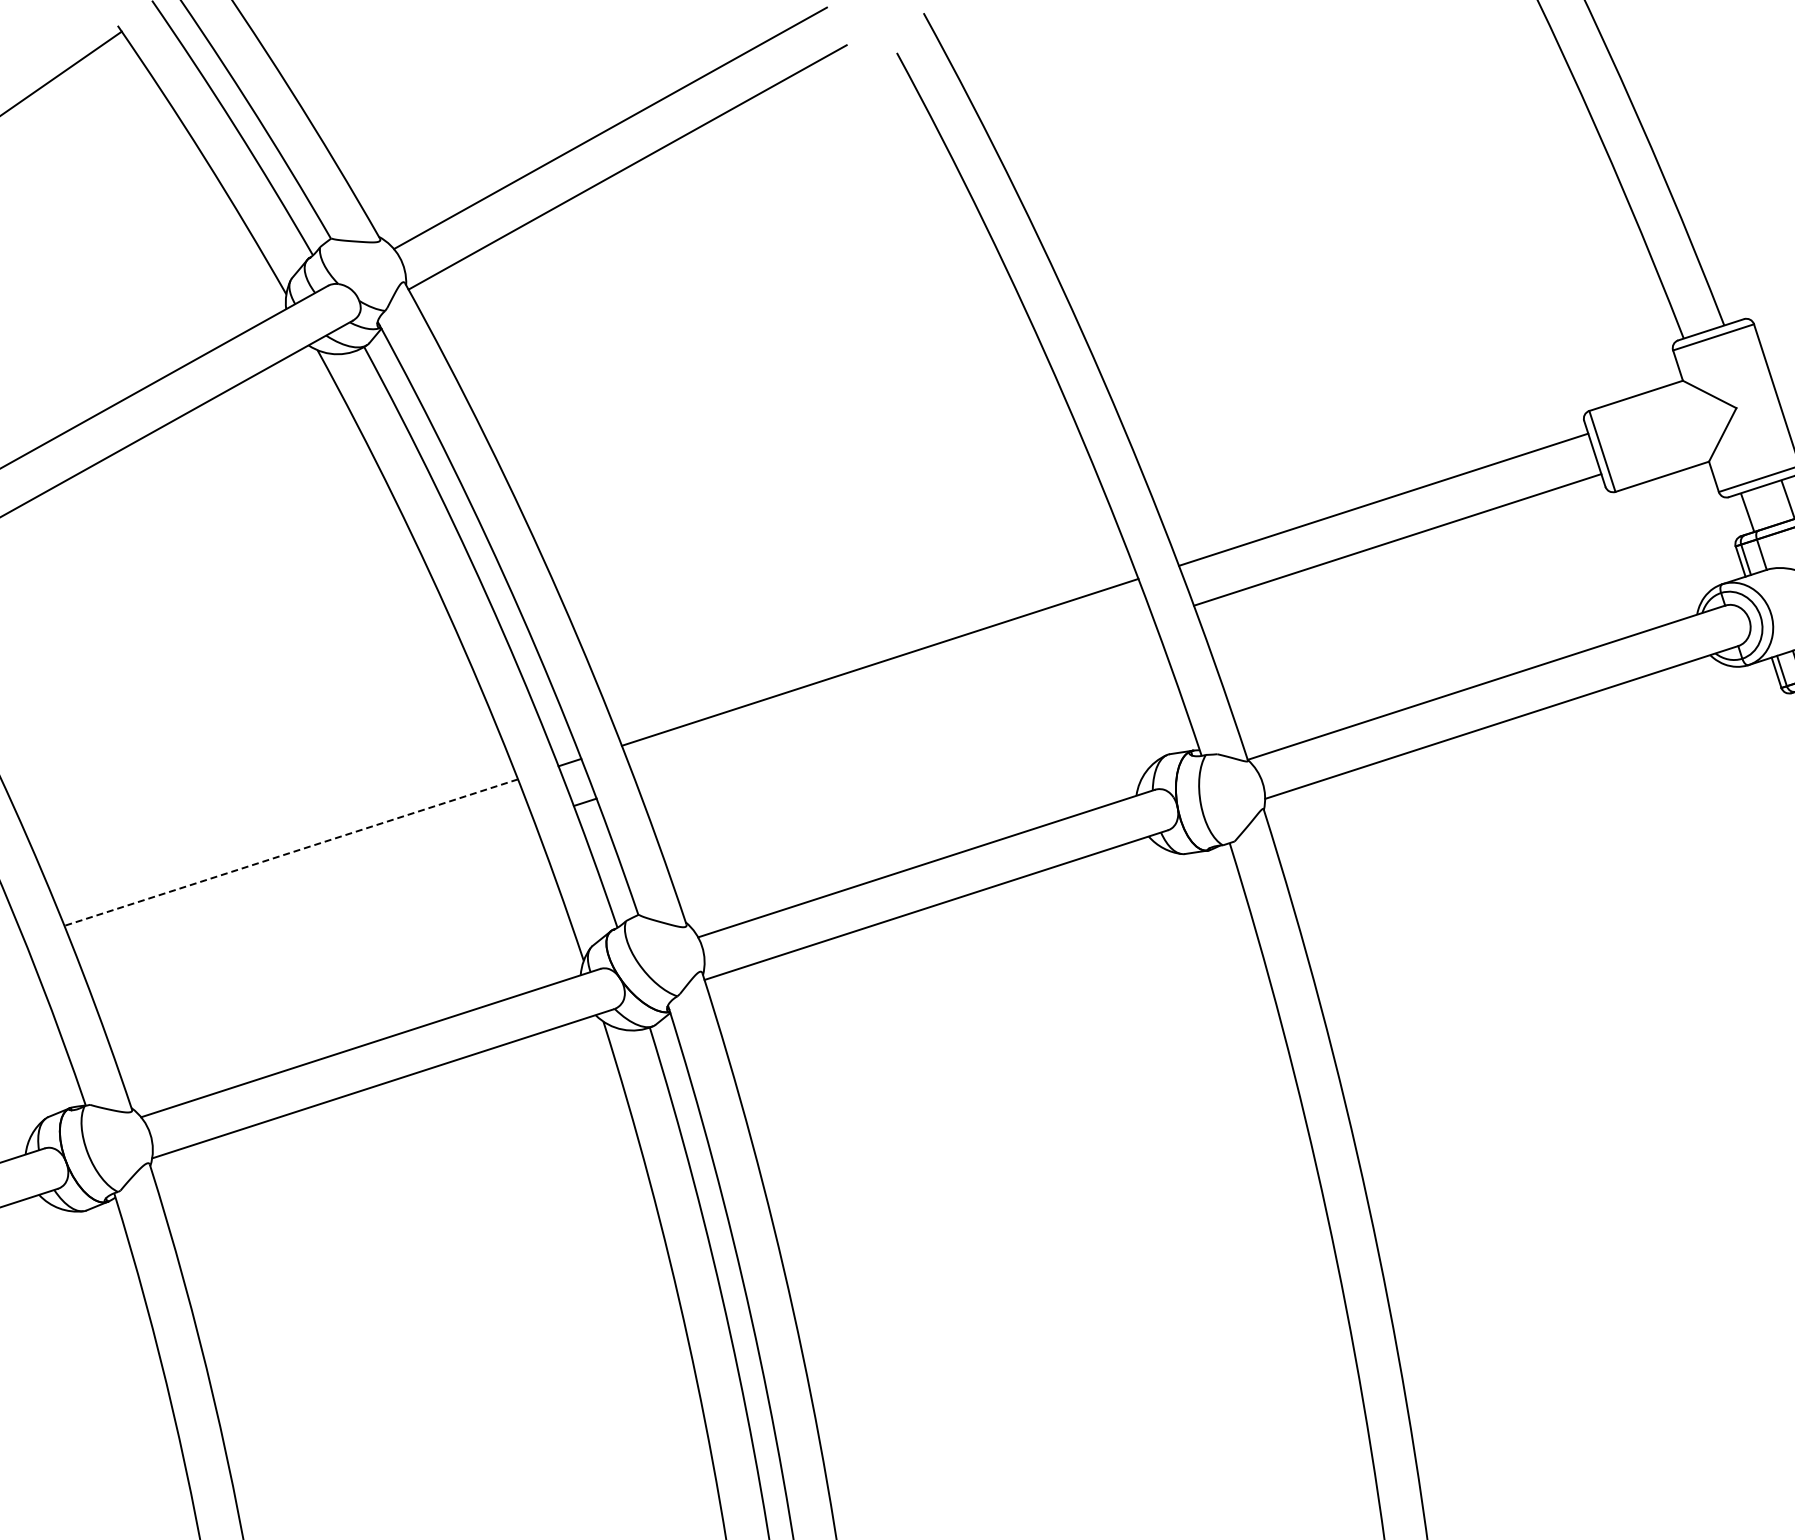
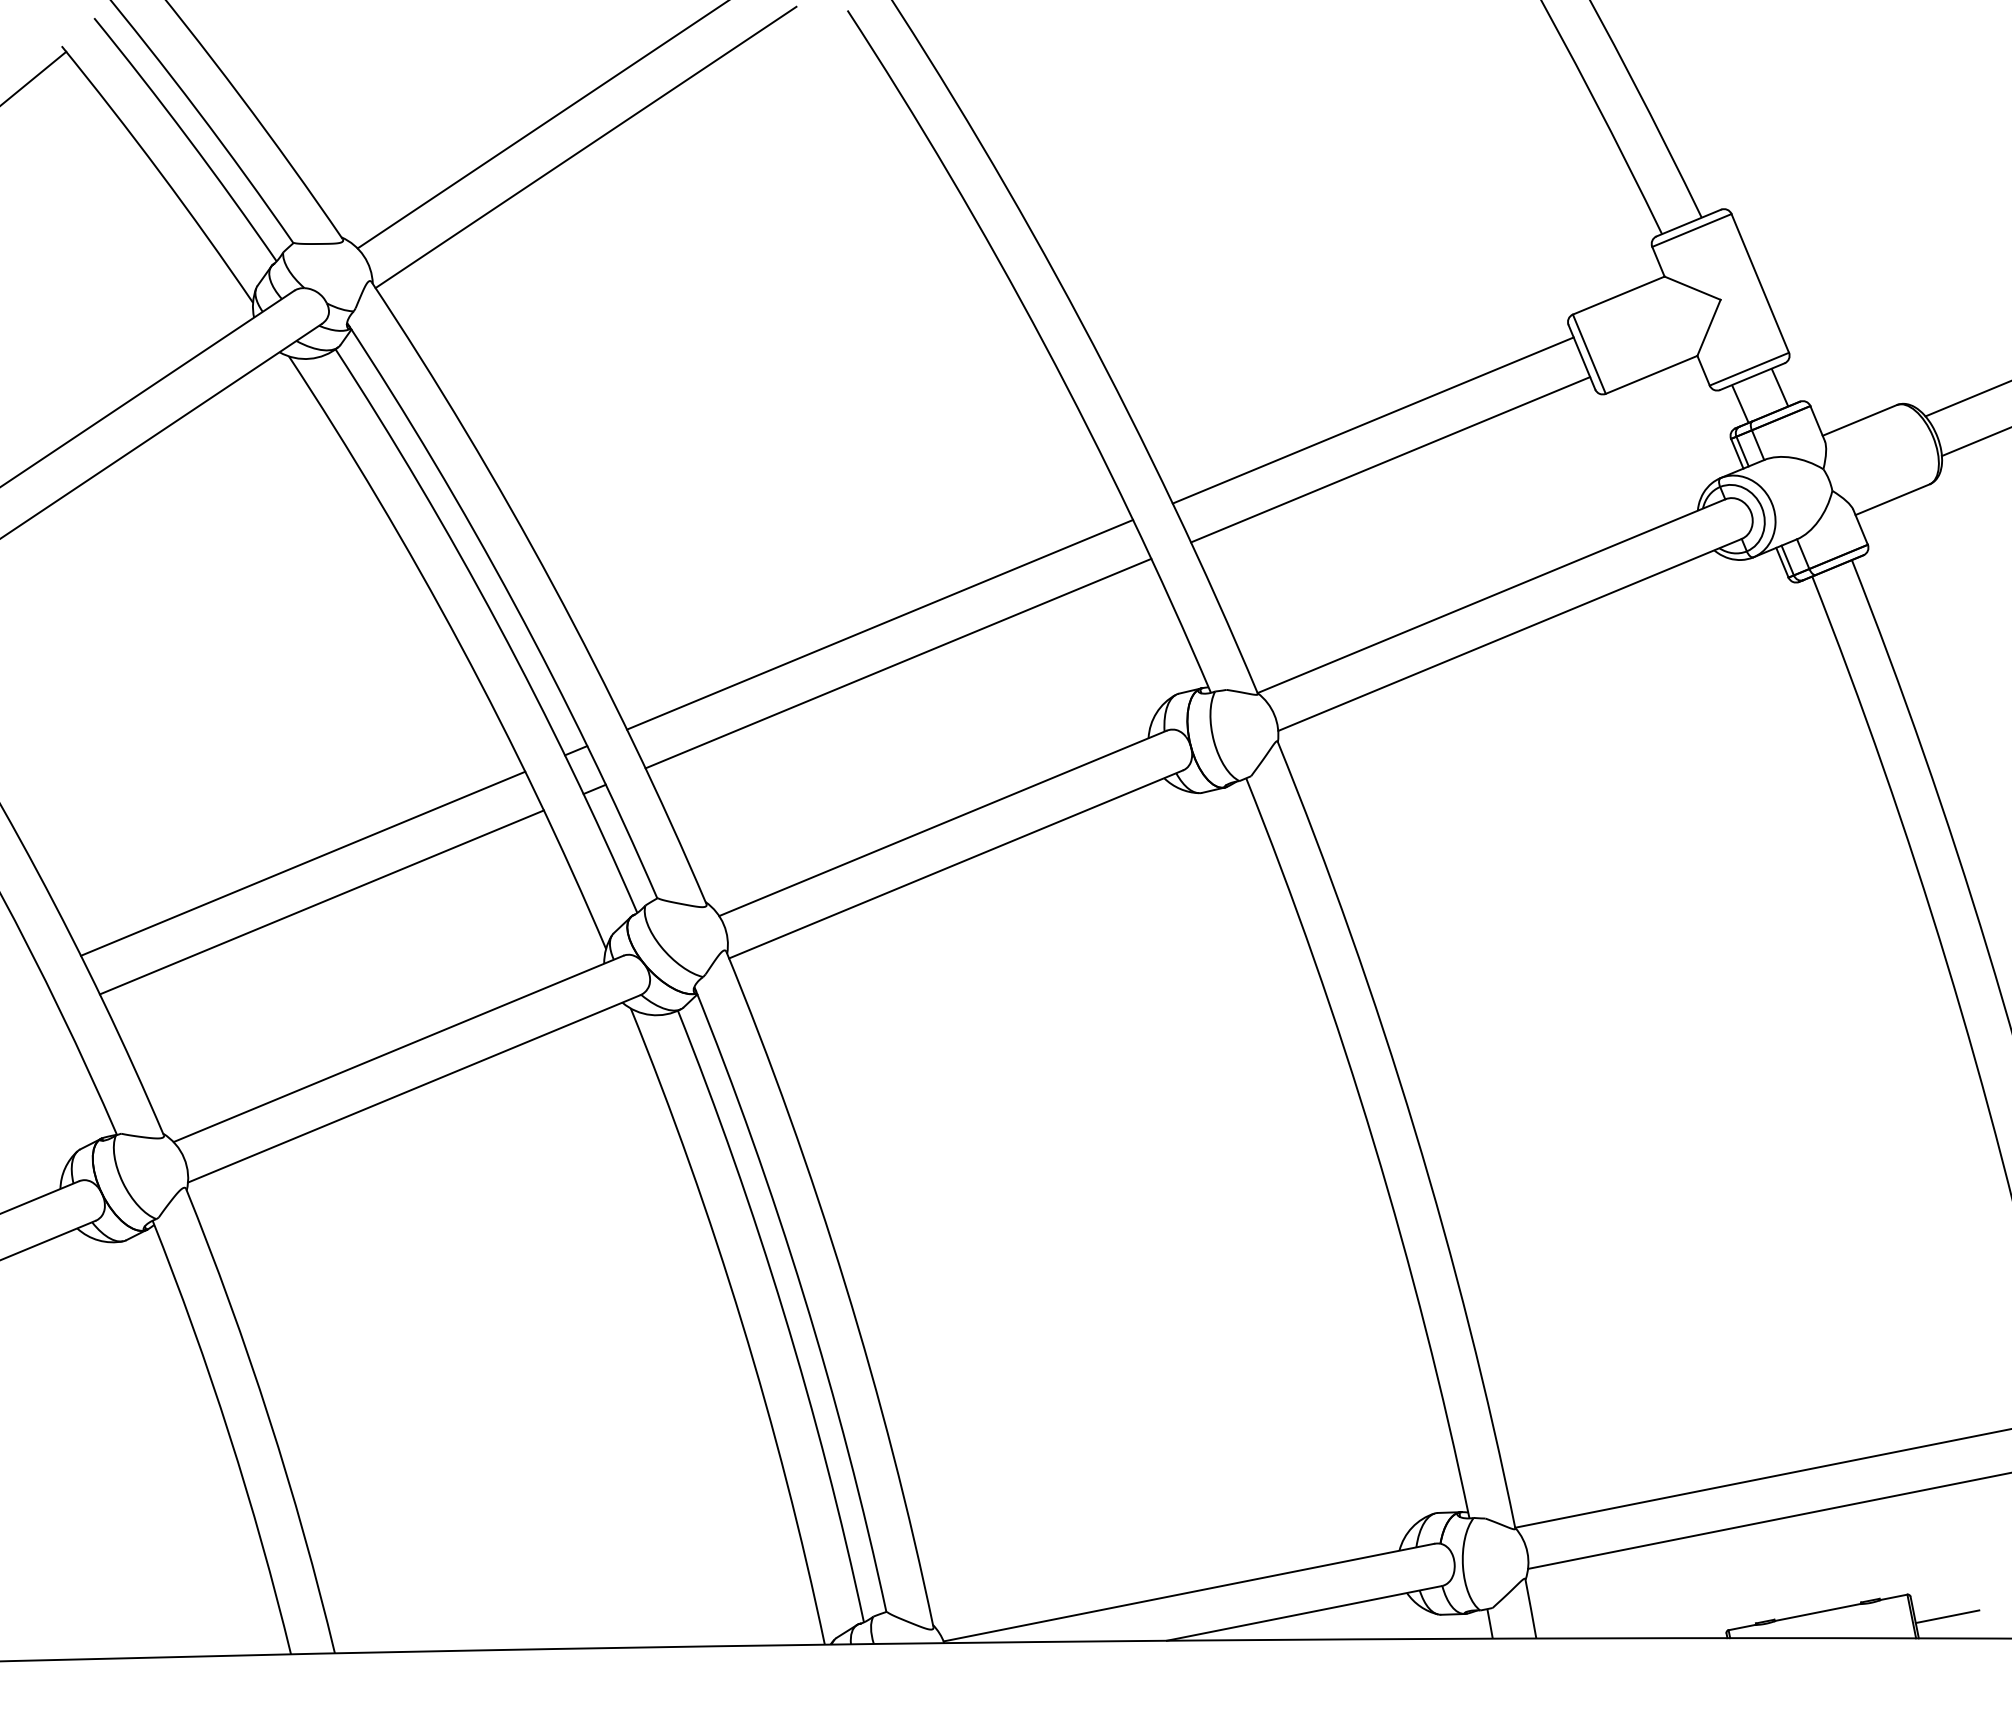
line: (895, 702) -> (898, 663), added
line: (290, 852) -> (302, 863), dashed -> solid
line: (306, 892) -> (321, 902), added

